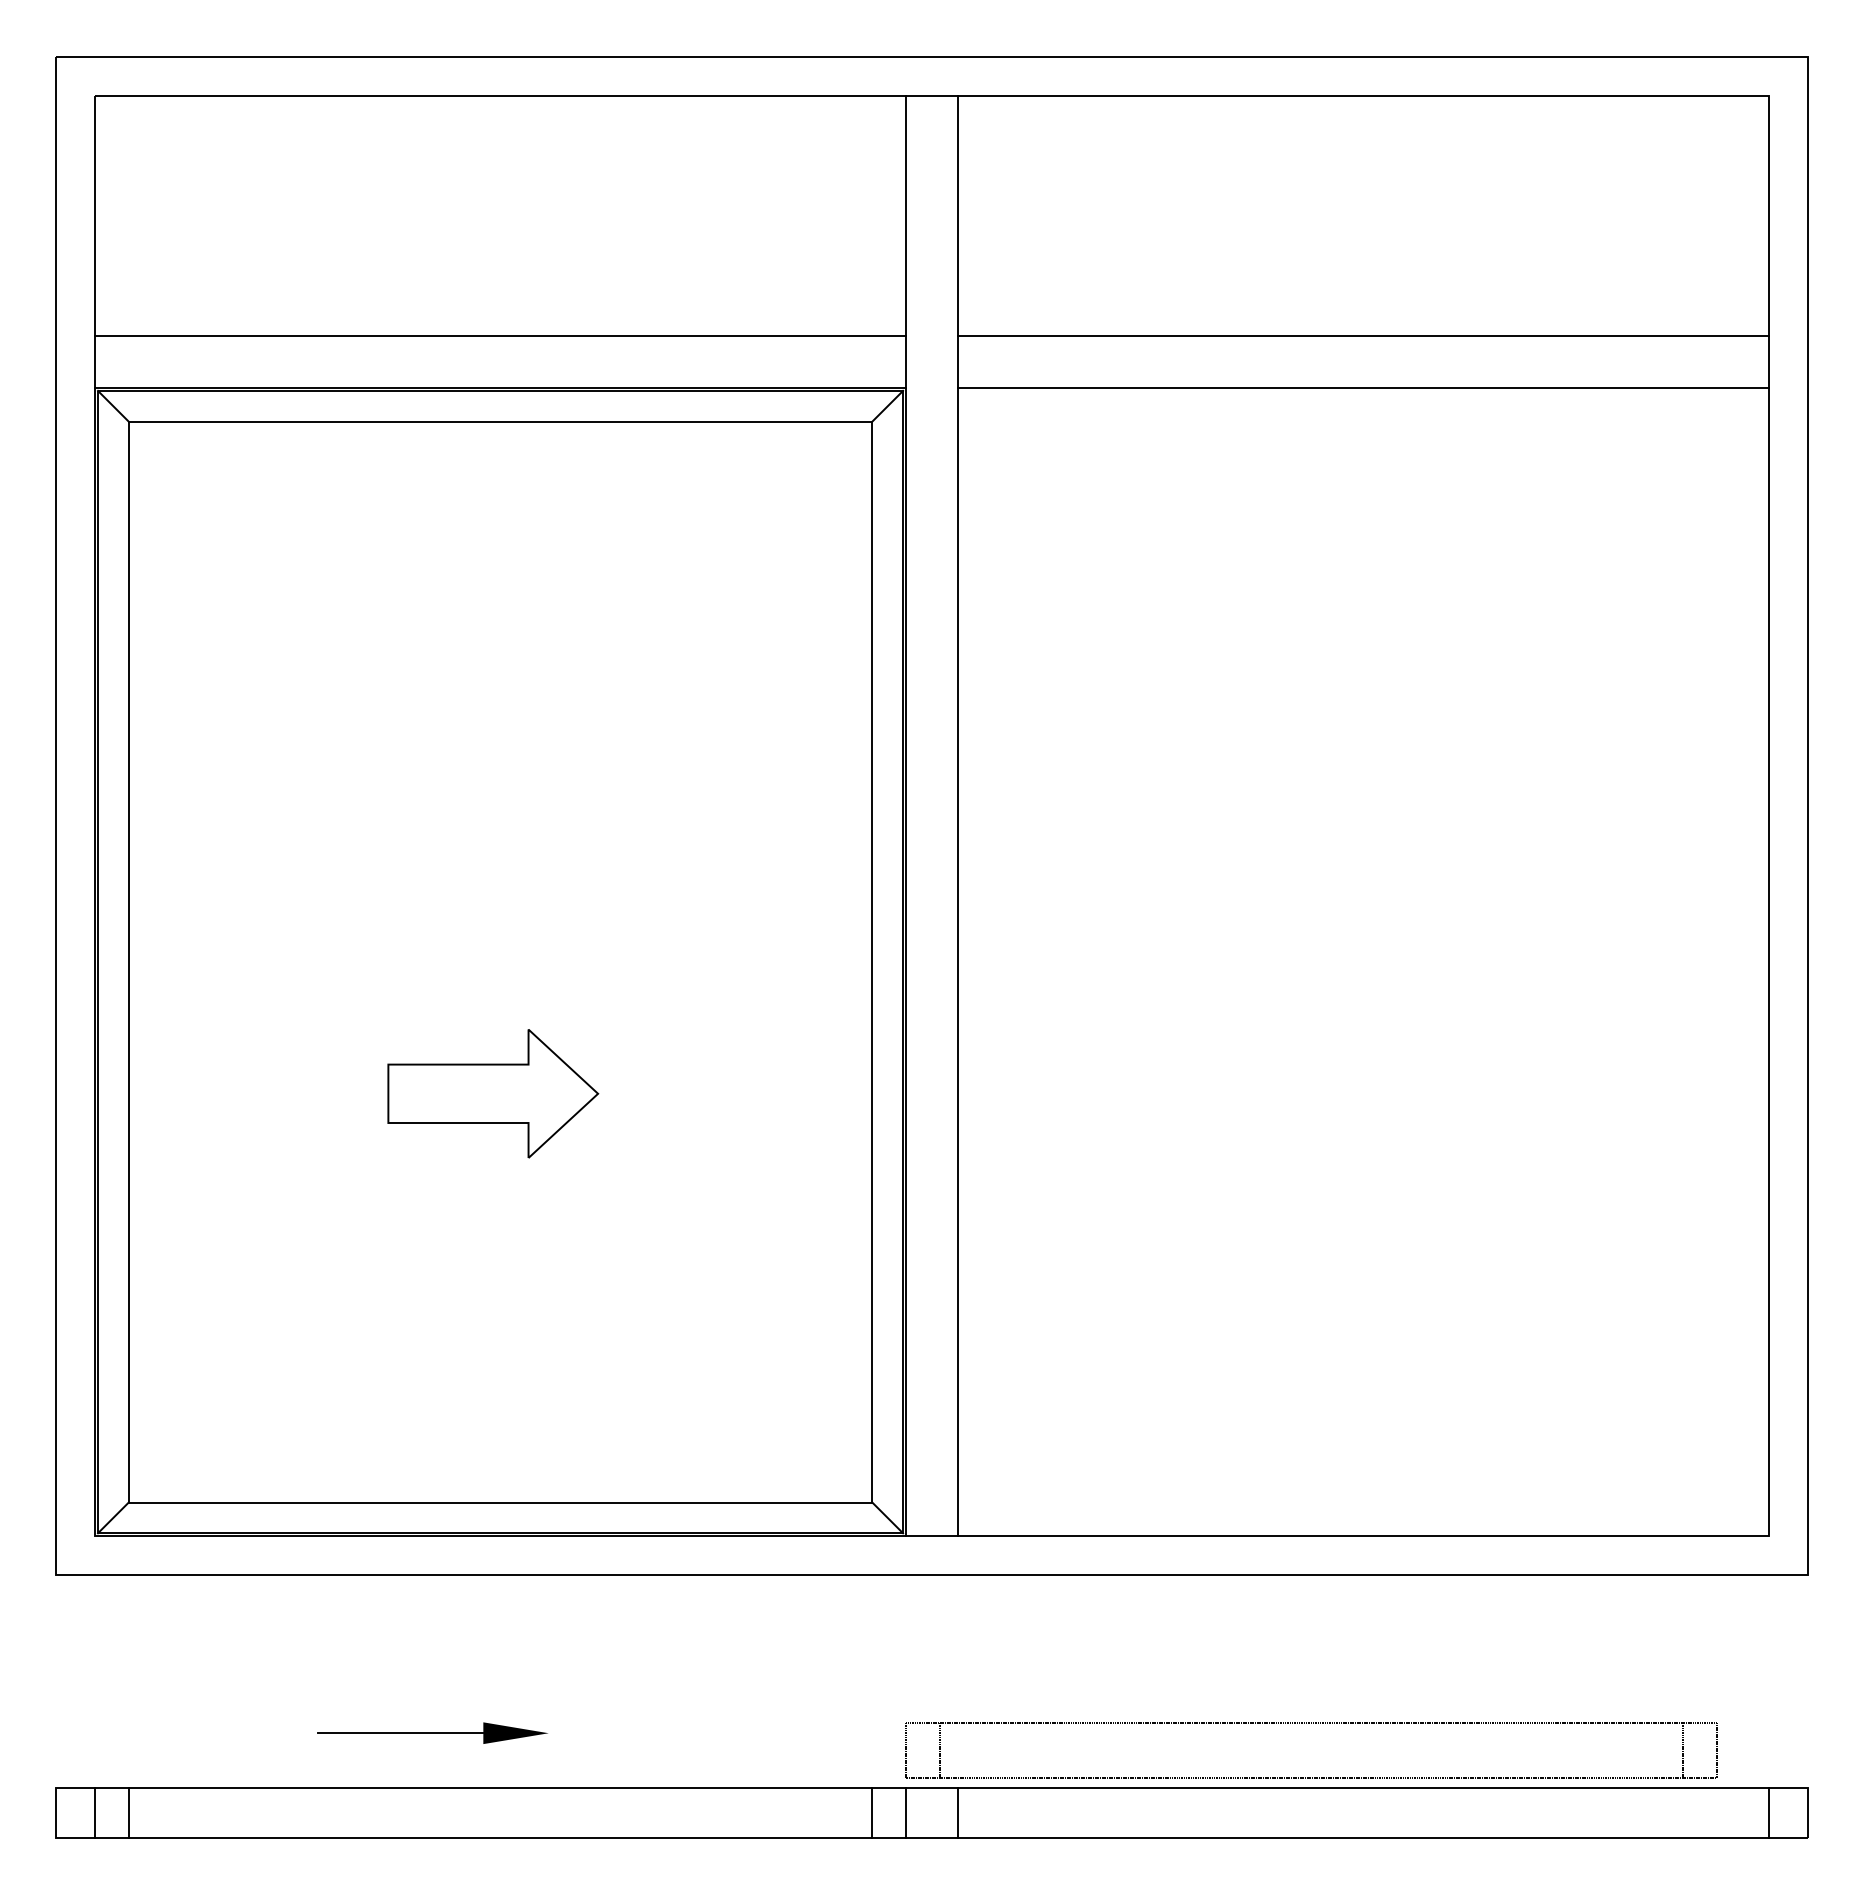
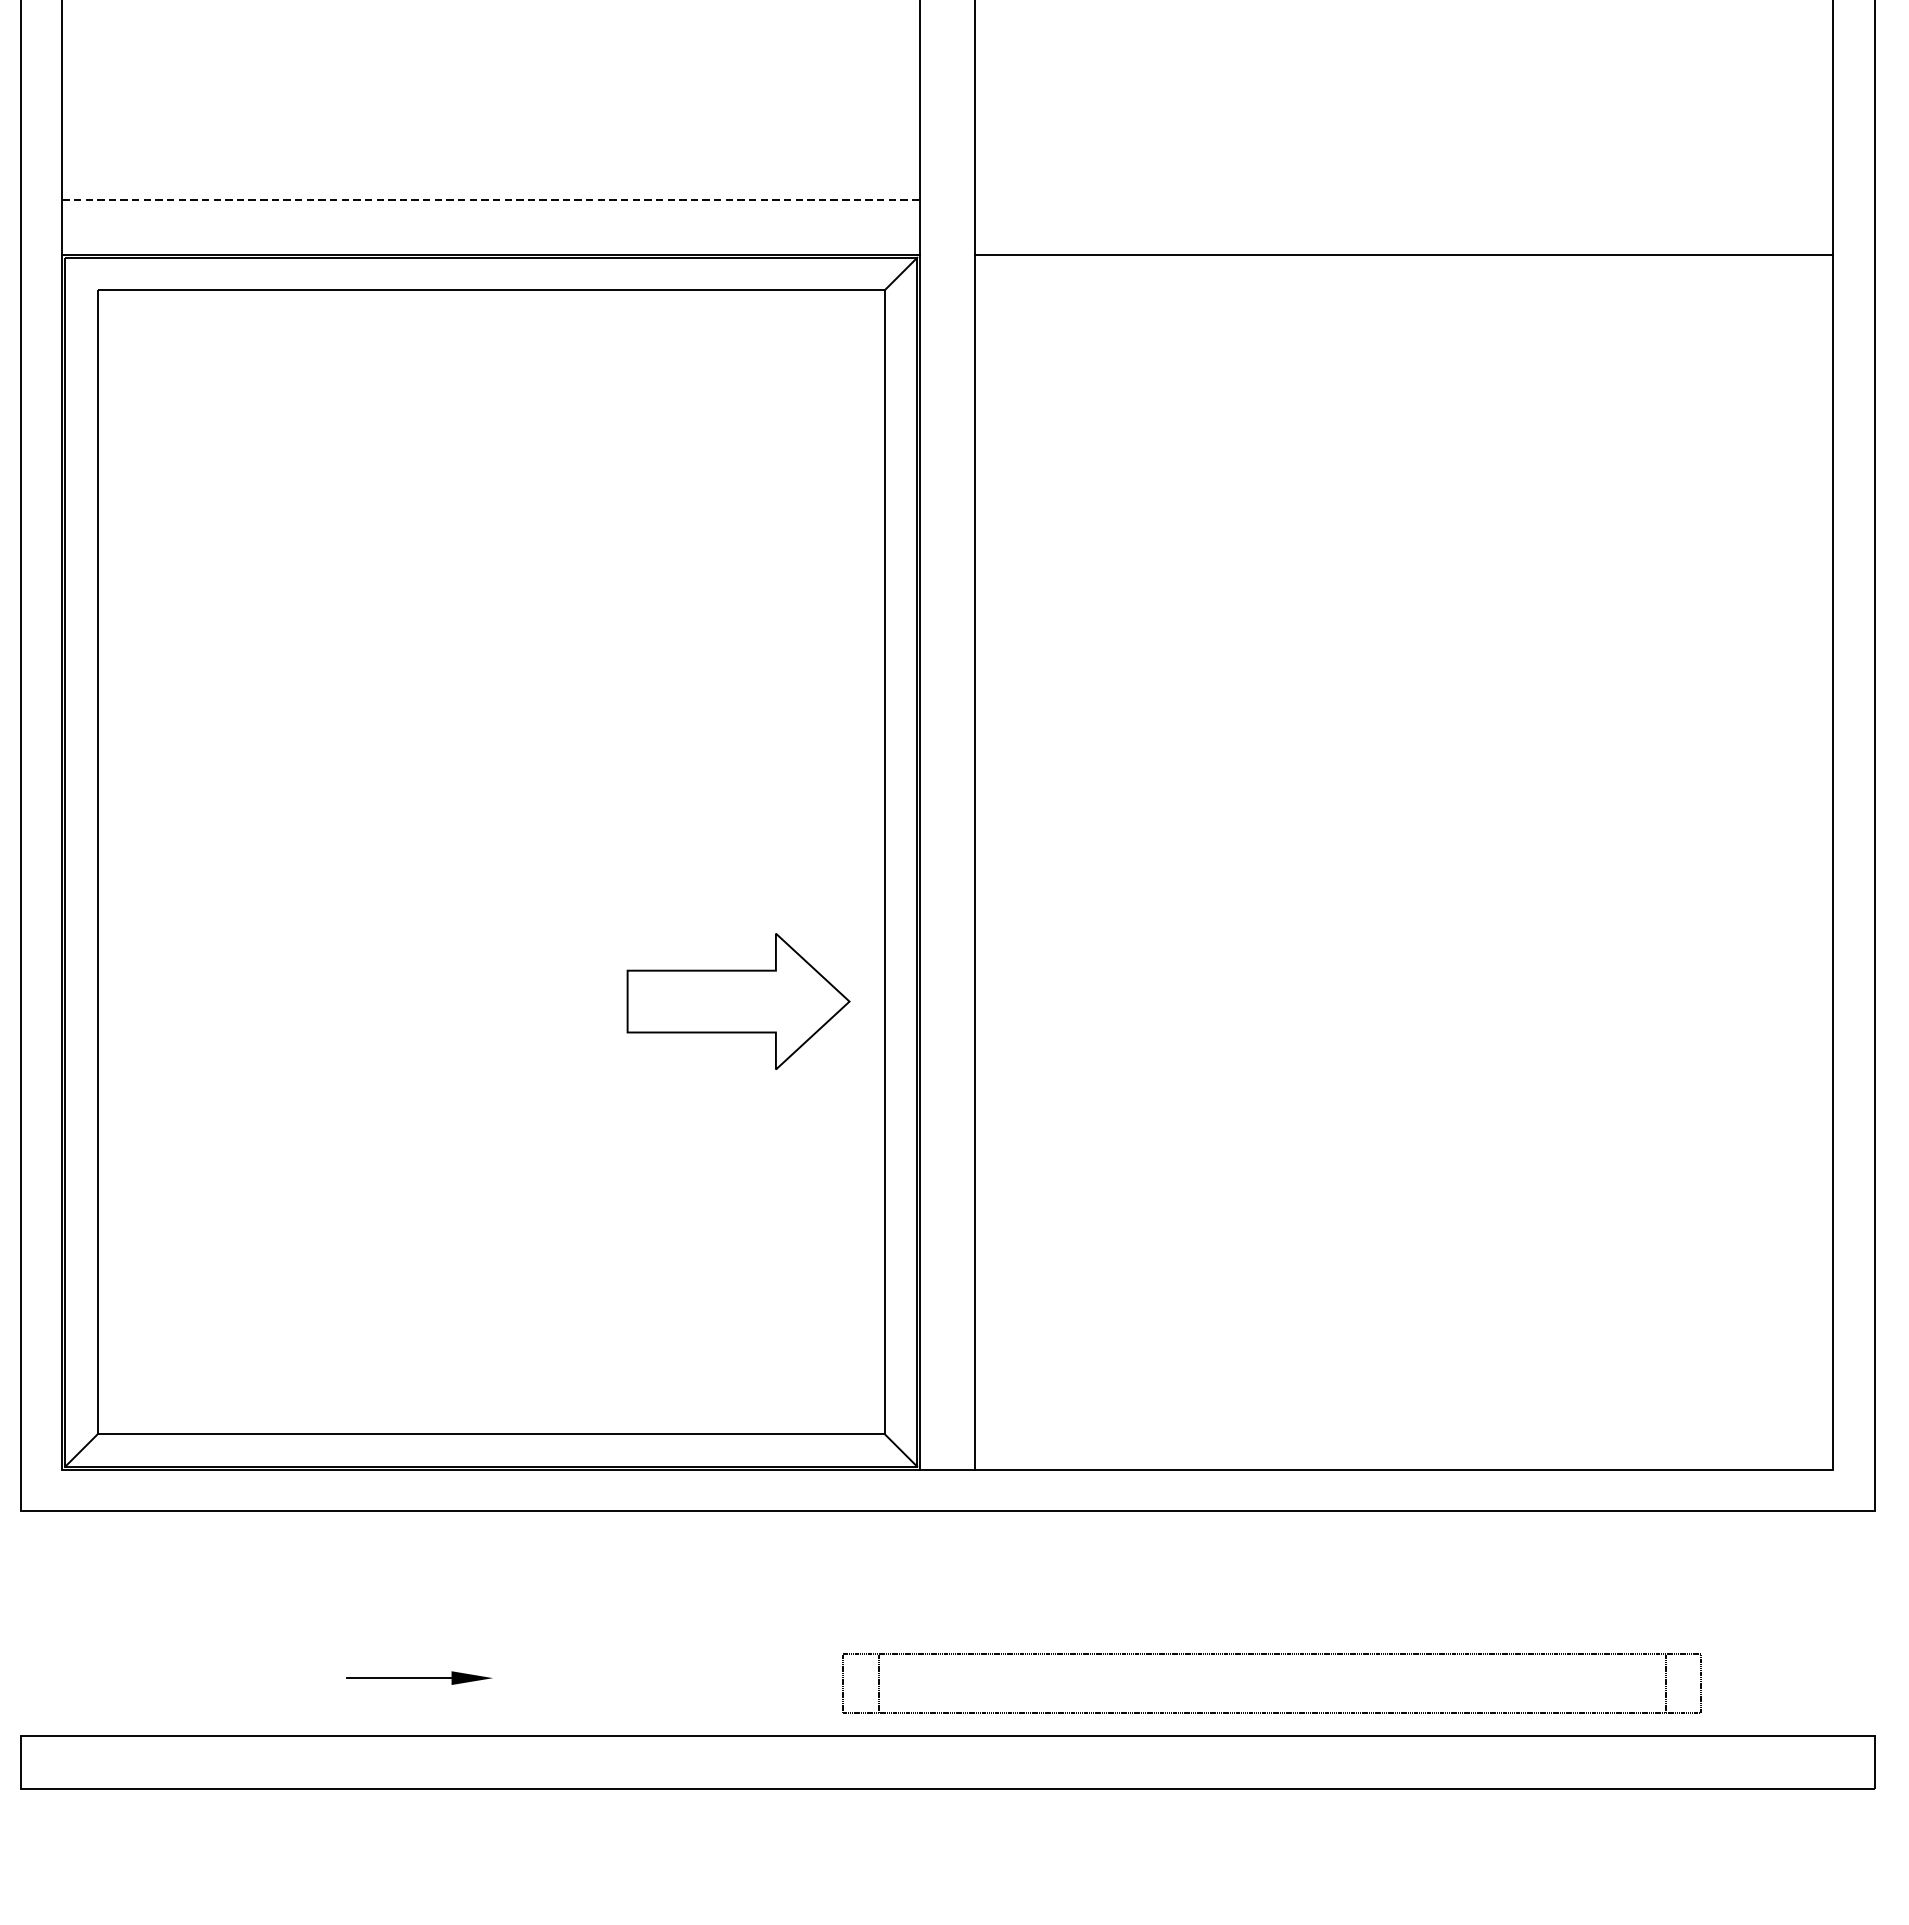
line: (501, 336) -> (492, 200), solid -> dashed
line: (1362, 336) -> (1403, 200), removed
line: (113, 405) -> (81, 273), removed
part: (493, 1093) -> (738, 1001), moved
part: (1311, 1723) -> (1272, 1655), moved
part: (432, 1732) -> (419, 1677), size x0.6
line: (95, 1812) -> (62, 1762), removed
line: (128, 1812) -> (97, 1762), removed
line: (872, 1812) -> (884, 1762), removed
line: (906, 1812) -> (920, 1762), removed
line: (957, 1812) -> (974, 1762), removed
line: (1768, 1812) -> (1833, 1762), removed

